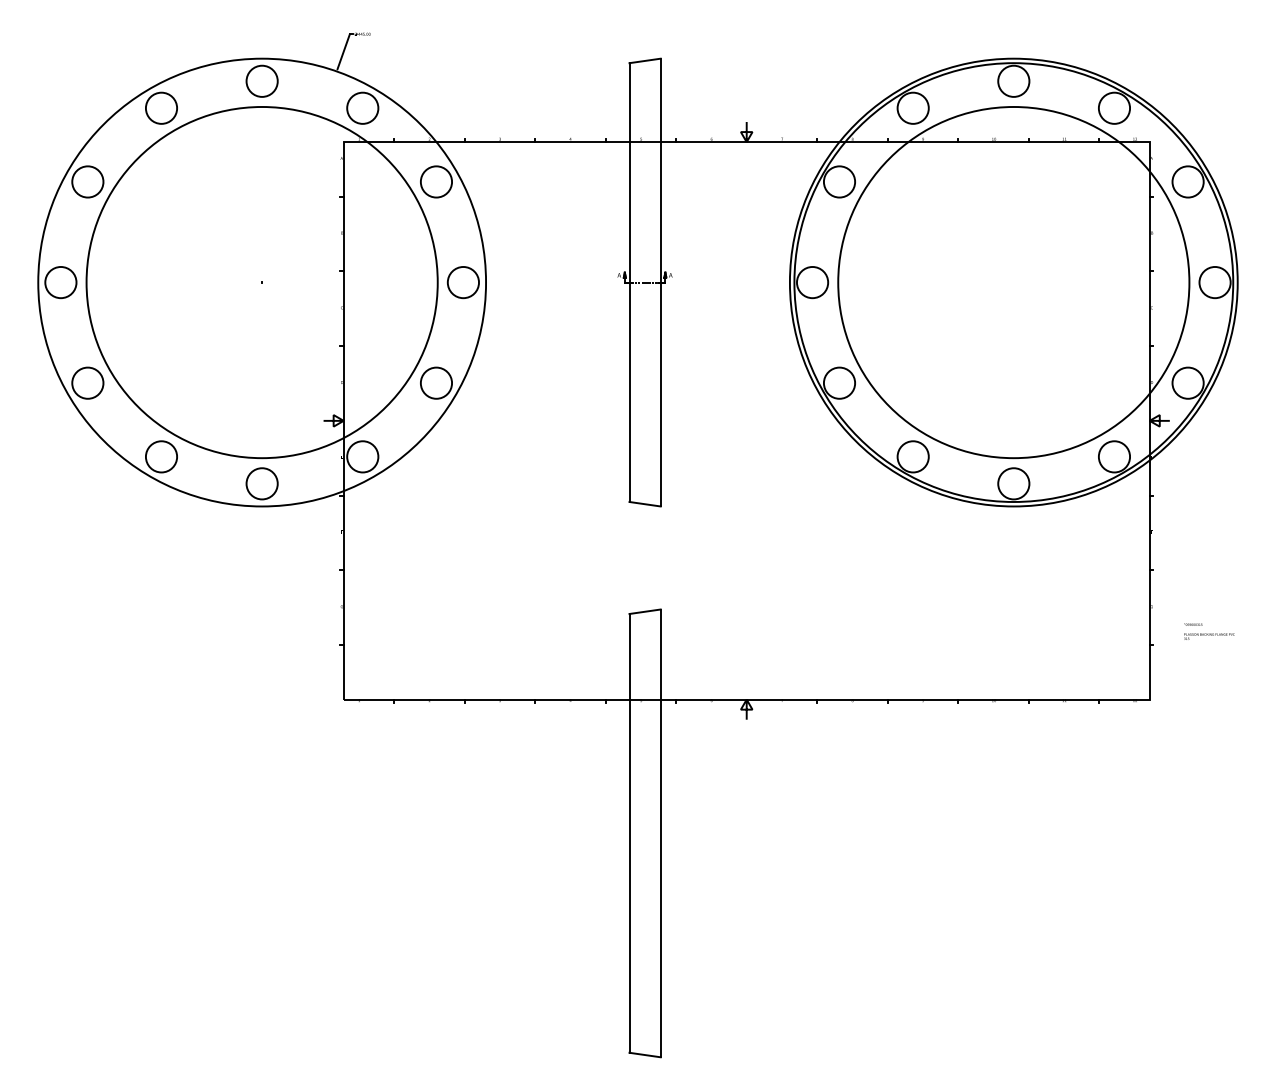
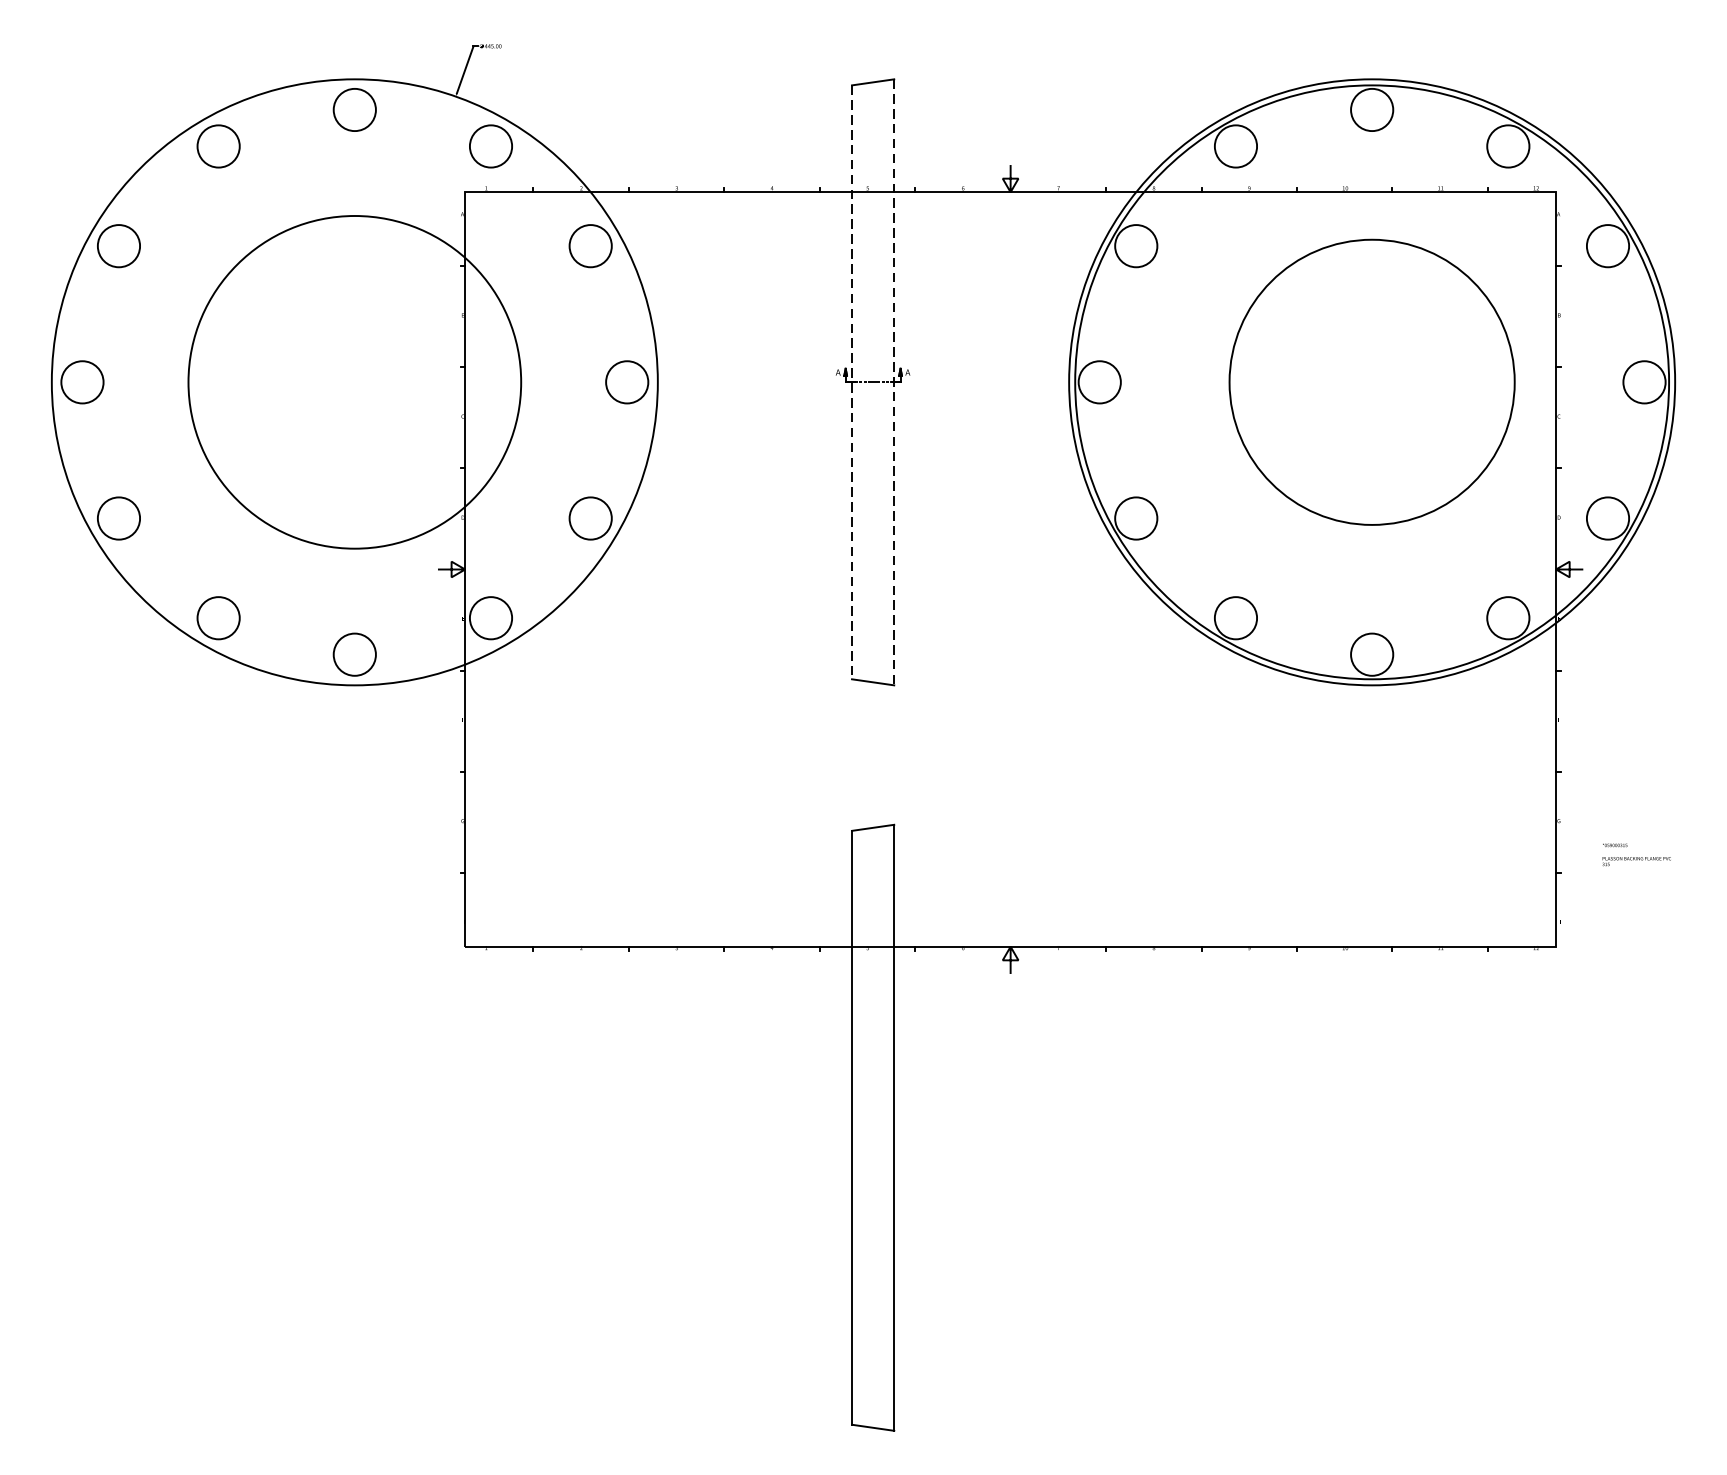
circle: (261, 282) -> (353, 382), size x0.7
line: (660, 282) -> (893, 382), solid -> dashed
circle: (1013, 282) -> (1371, 382), size x0.6
line: (629, 283) -> (851, 383), solid -> dashed

